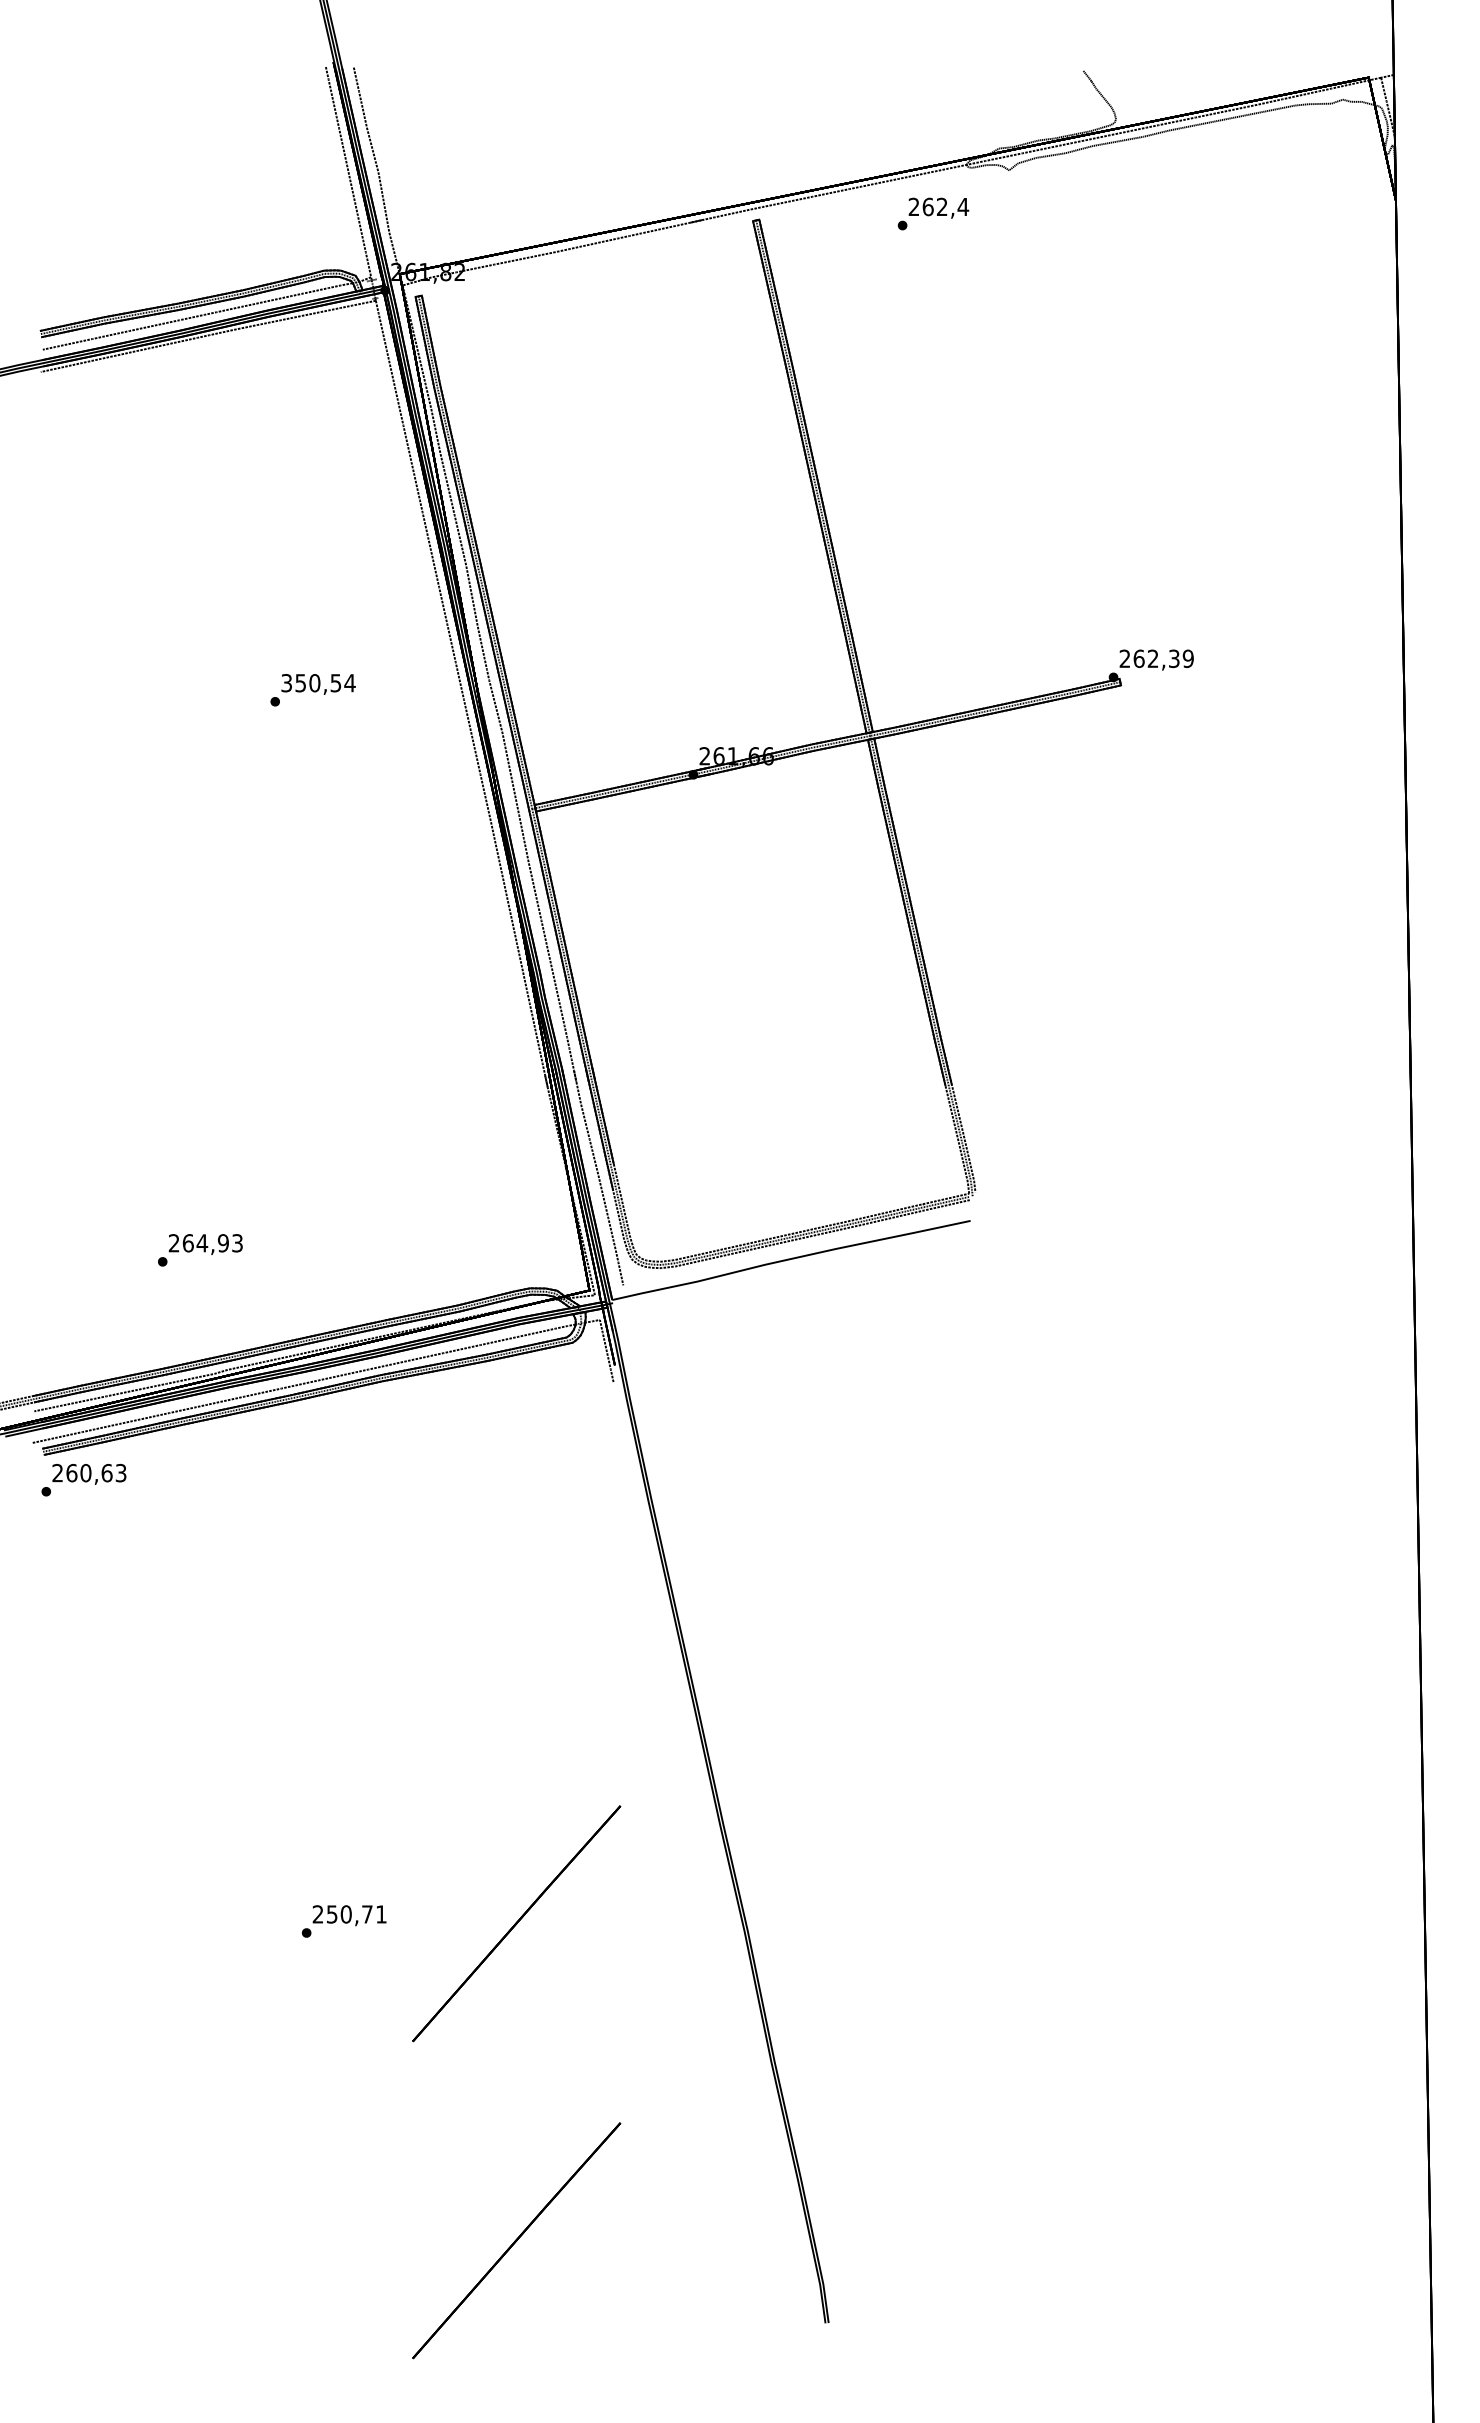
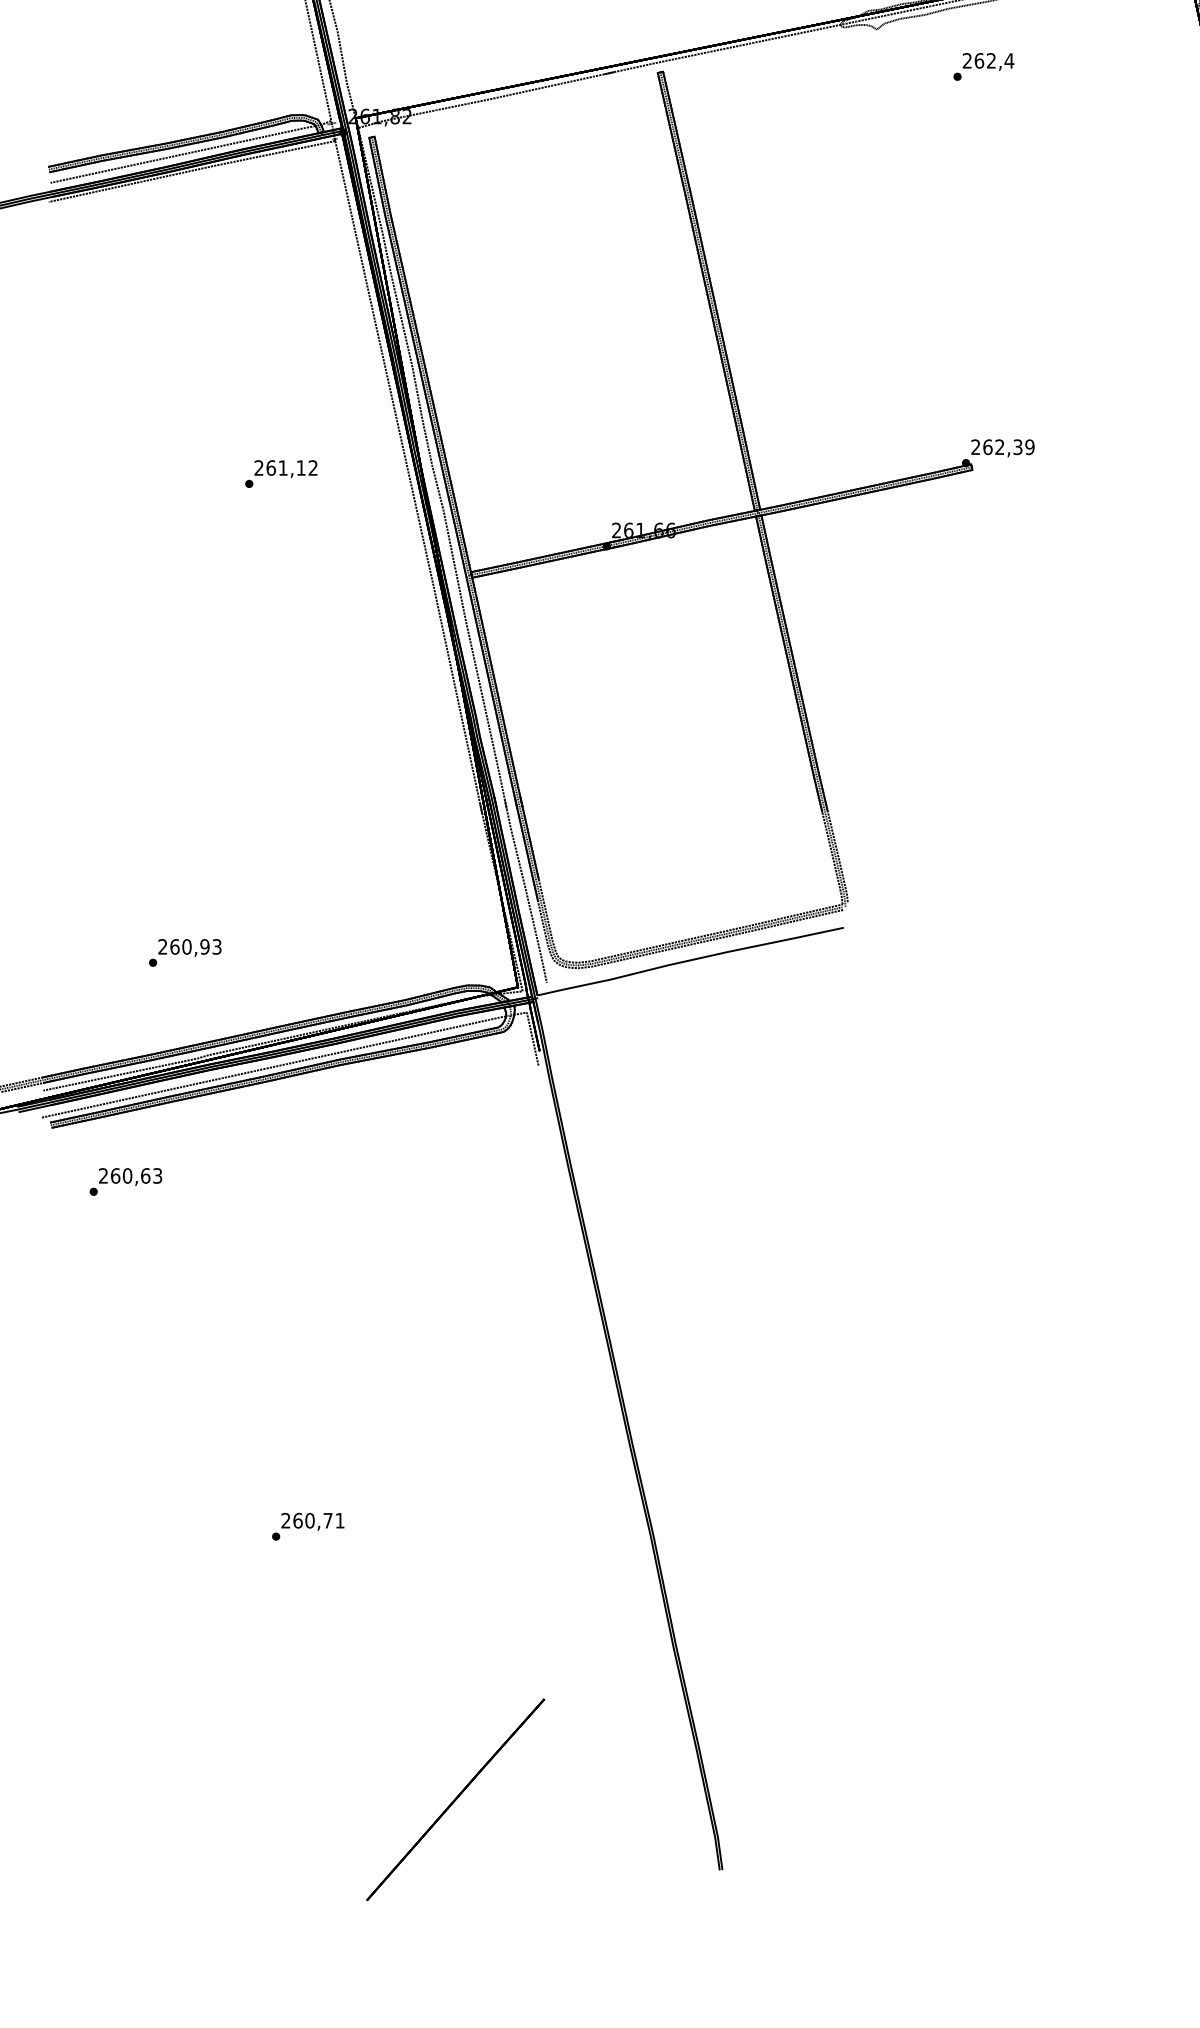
text: (933, 213) -> (983, 66), moved
text: (318, 683) -> (286, 468), 350,54 -> 261,12
text: (202, 1243) -> (187, 947), 264,93 -> 260,93
text: (83, 1480) -> (125, 1182), moved
text: (331, 1914) -> (297, 1520), 250,71 -> 260,71
line: (516, 1923) -> (455, 1528), removed

